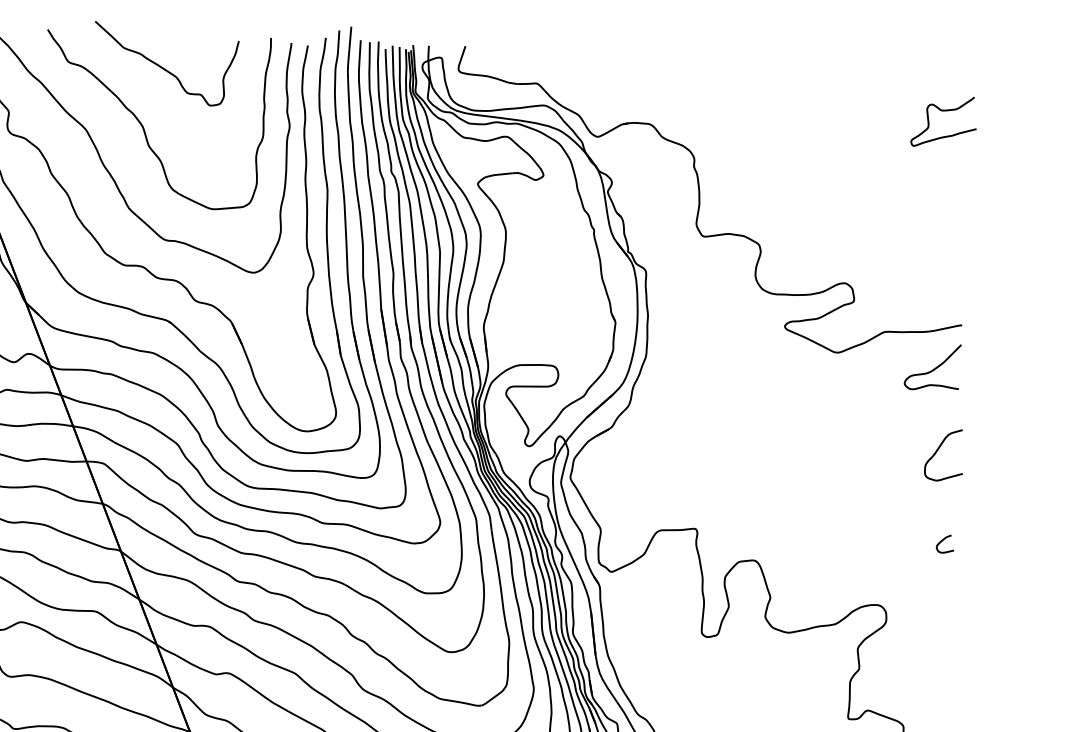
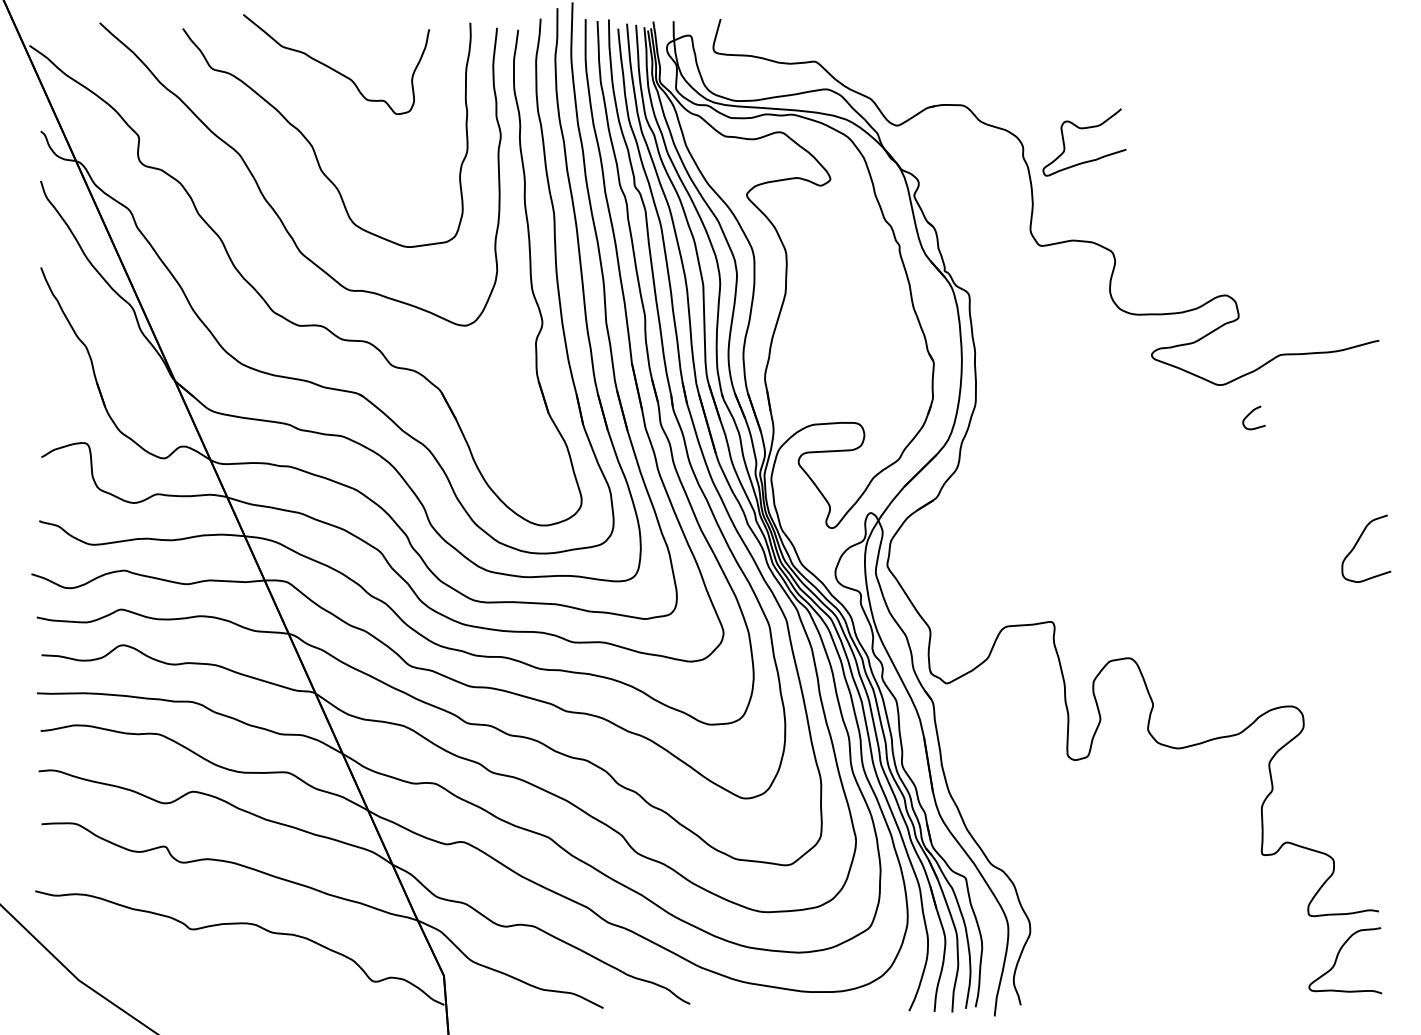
curve: (944, 111) -> (1083, 129), moved
curve: (934, 368) -> (1346, 398), removed
curve: (937, 450) -> (1357, 543), moved
curve: (942, 541) -> (1250, 414), moved

